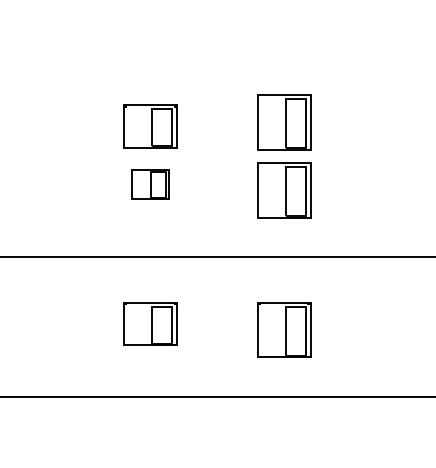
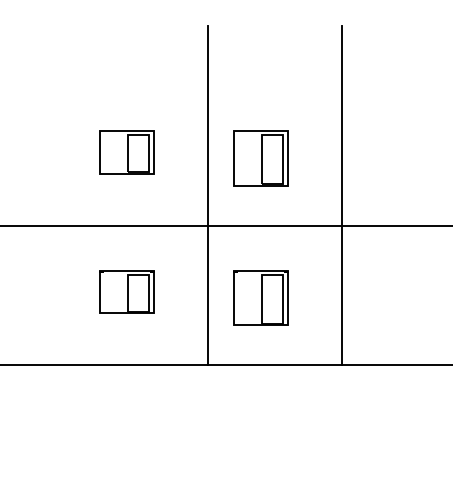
part: (283, 122) -> (260, 90), removed
part: (150, 125) -> (126, 93), removed
part: (150, 184) -> (126, 152), size x1.43
line: (231, 227) -> (208, 195), added
line: (365, 227) -> (342, 195), added

